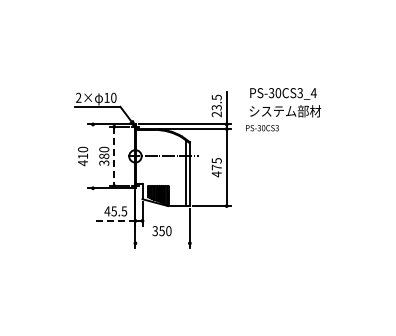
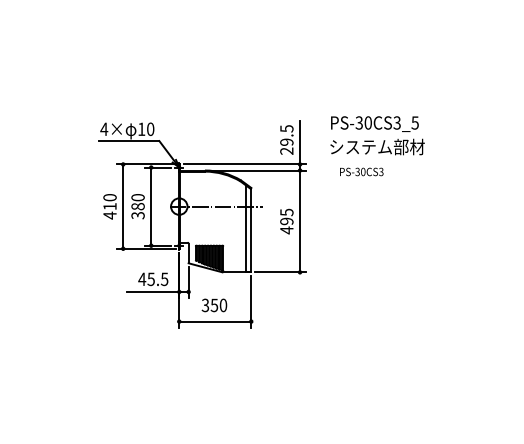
text: (313, 93) -> (414, 123), PS-30CS3_4 -> PS-30CS3_5
text: (78, 97) -> (103, 128), 2× -> 4×
text: (216, 107) -> (286, 142), 23.5 -> 29.5
text: (262, 128) -> (361, 172), moved
line: (93, 155) -> (123, 205), added
line: (114, 156) -> (151, 206), dashed -> solid
text: (216, 167) -> (286, 221), 475 -> 495
line: (115, 220) -> (152, 291), dashed -> solid
line: (162, 243) -> (215, 321), added

